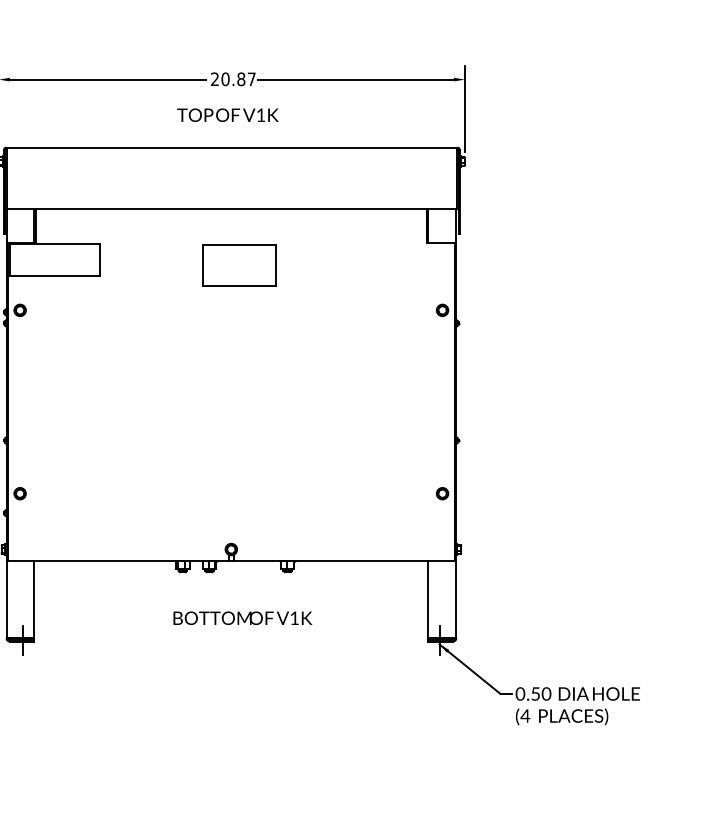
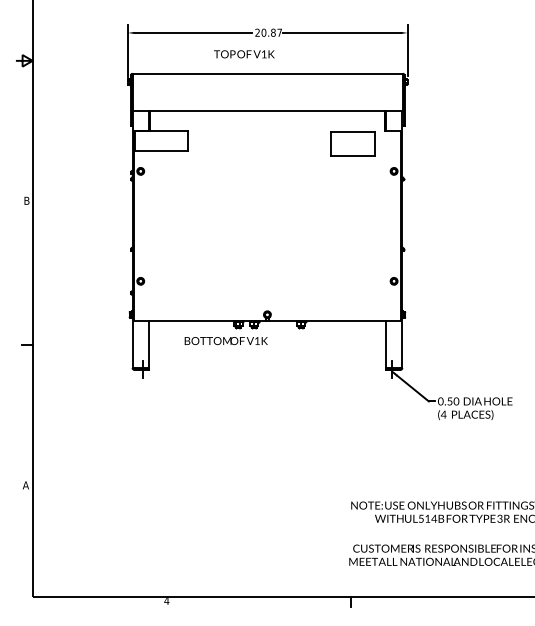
text: (228, 115) -> (244, 54), moved
part: (238, 263) -> (352, 143), moved
text: (241, 619) -> (225, 341), moved

